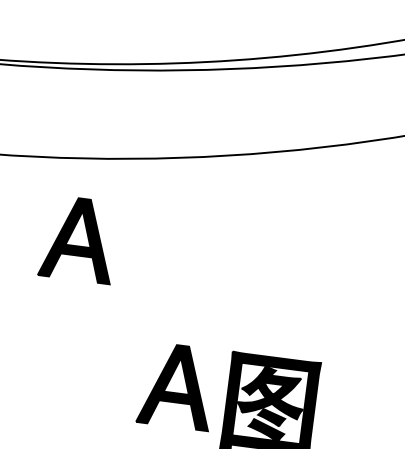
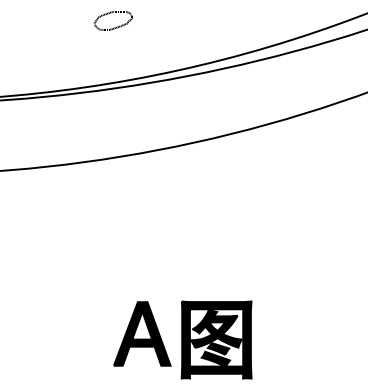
part: (79, 238) -> (51, 229), removed

